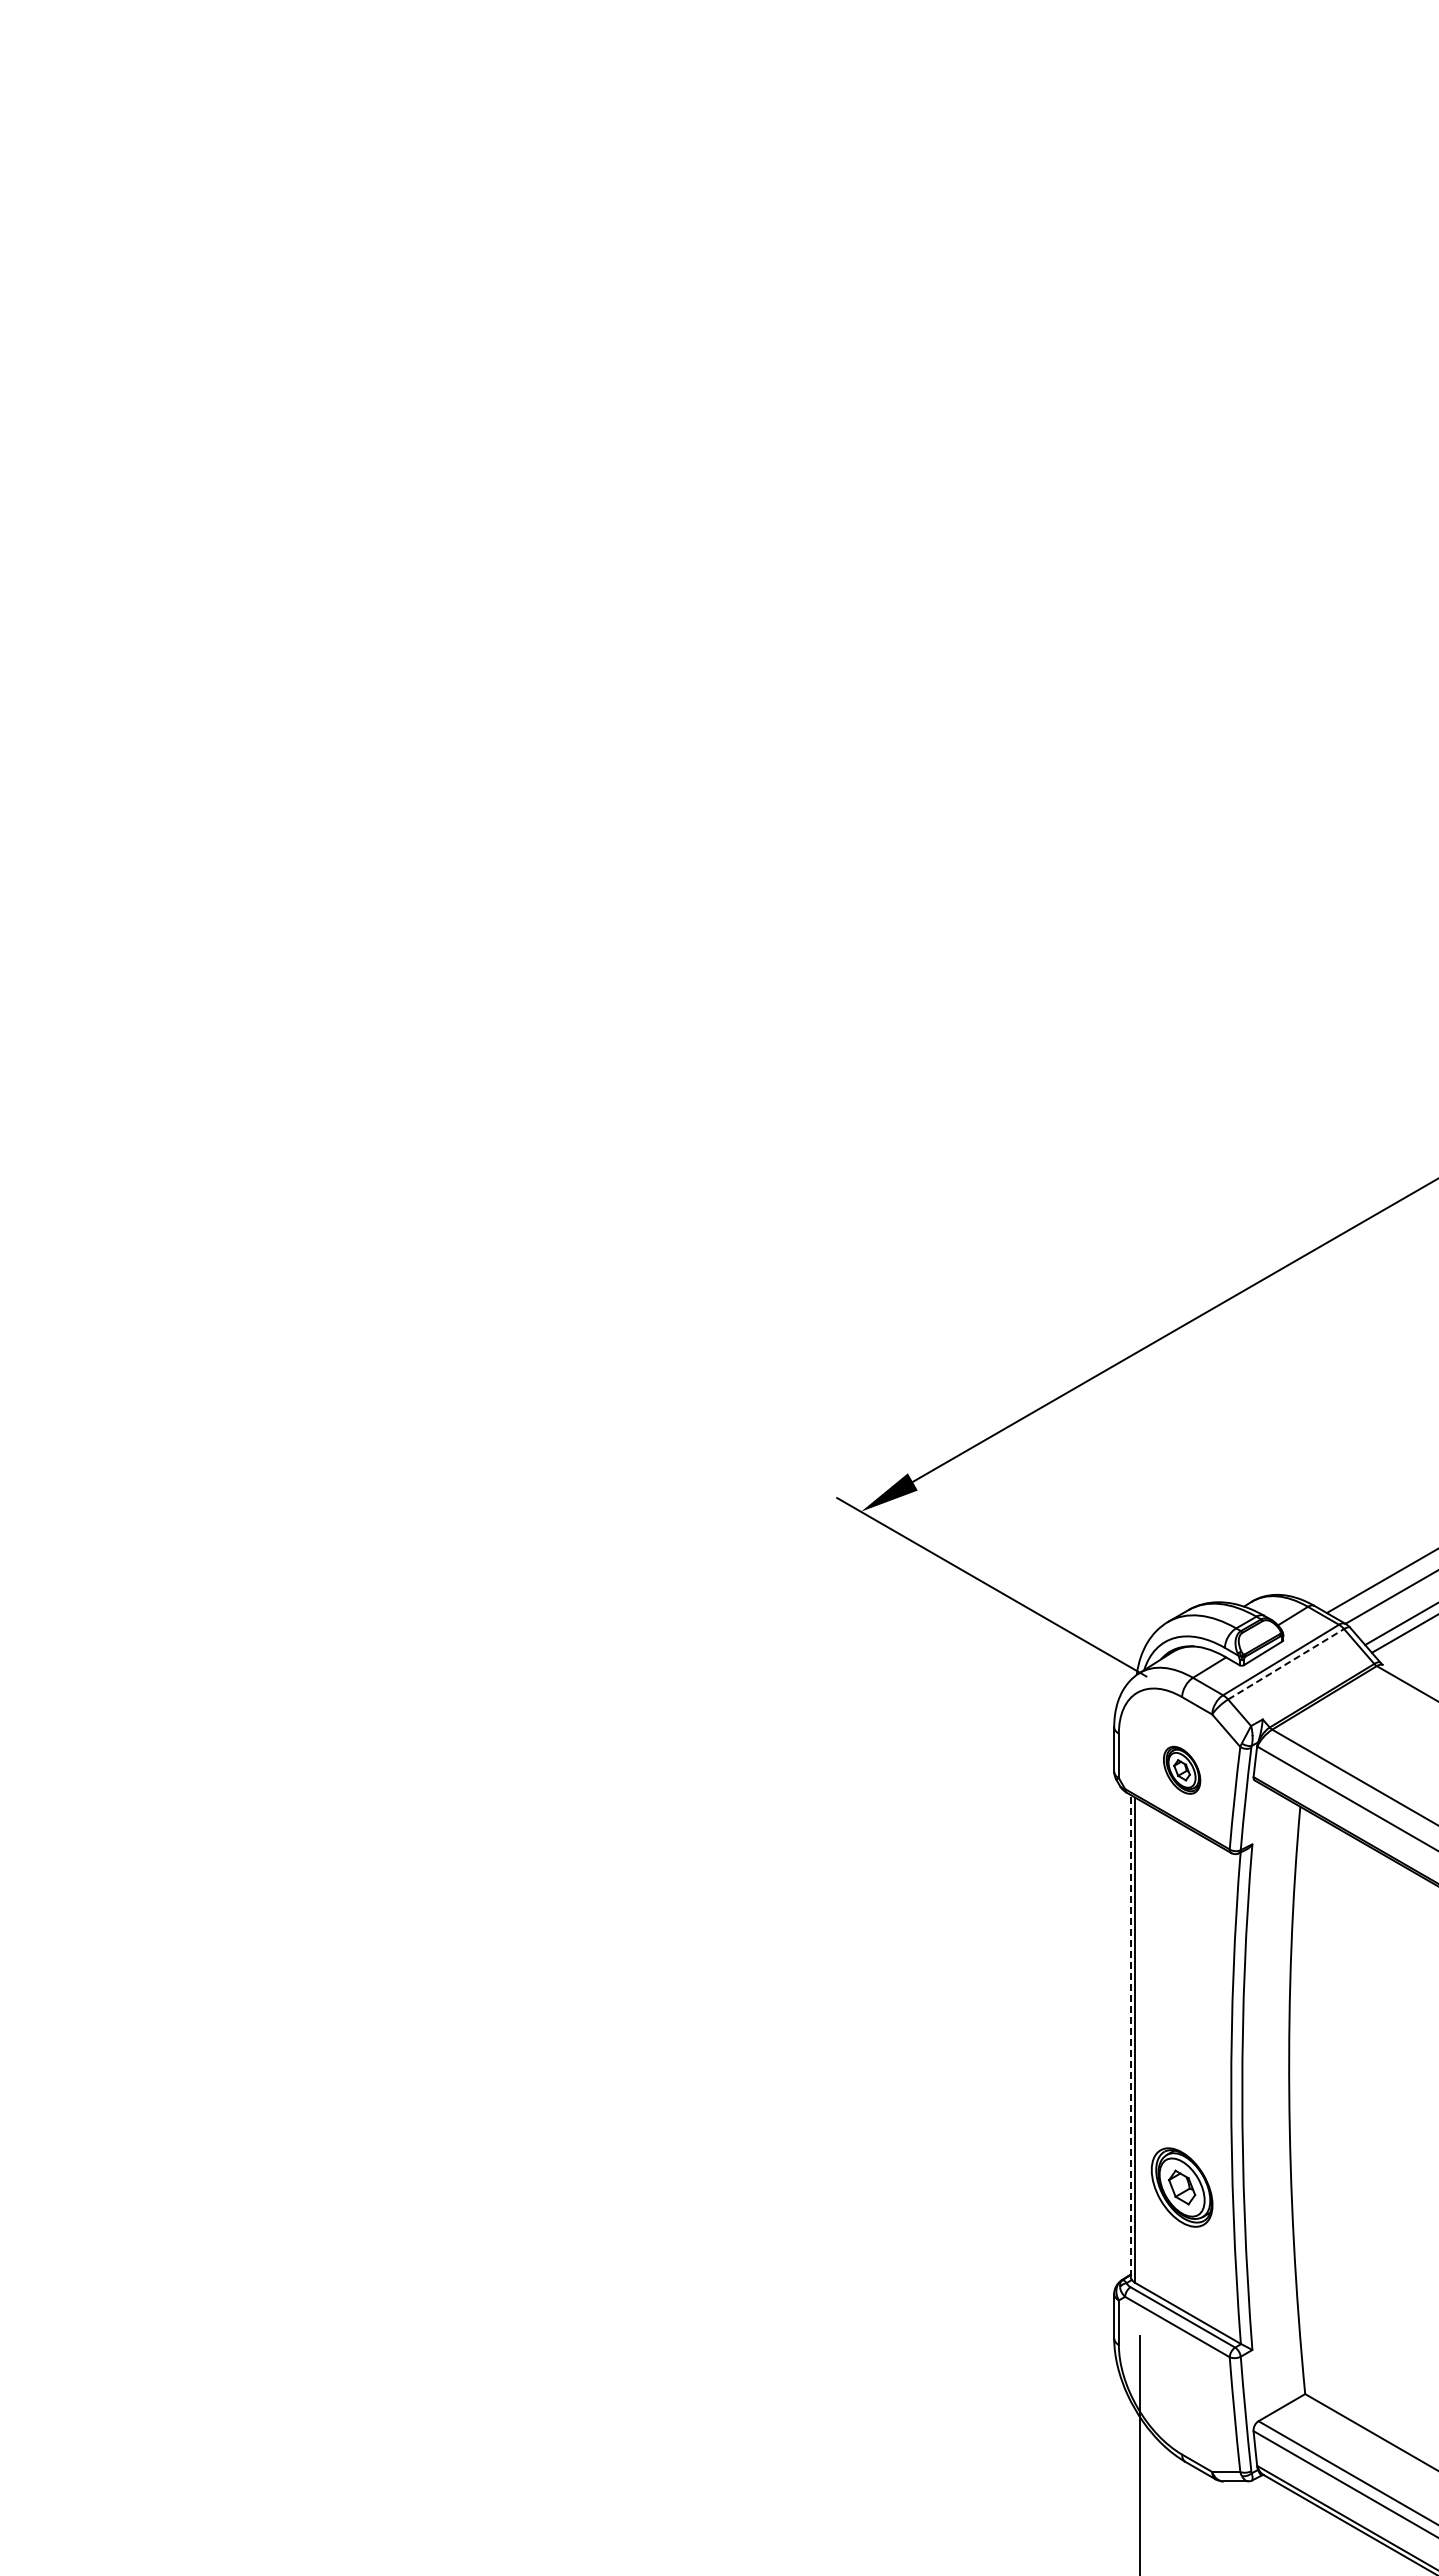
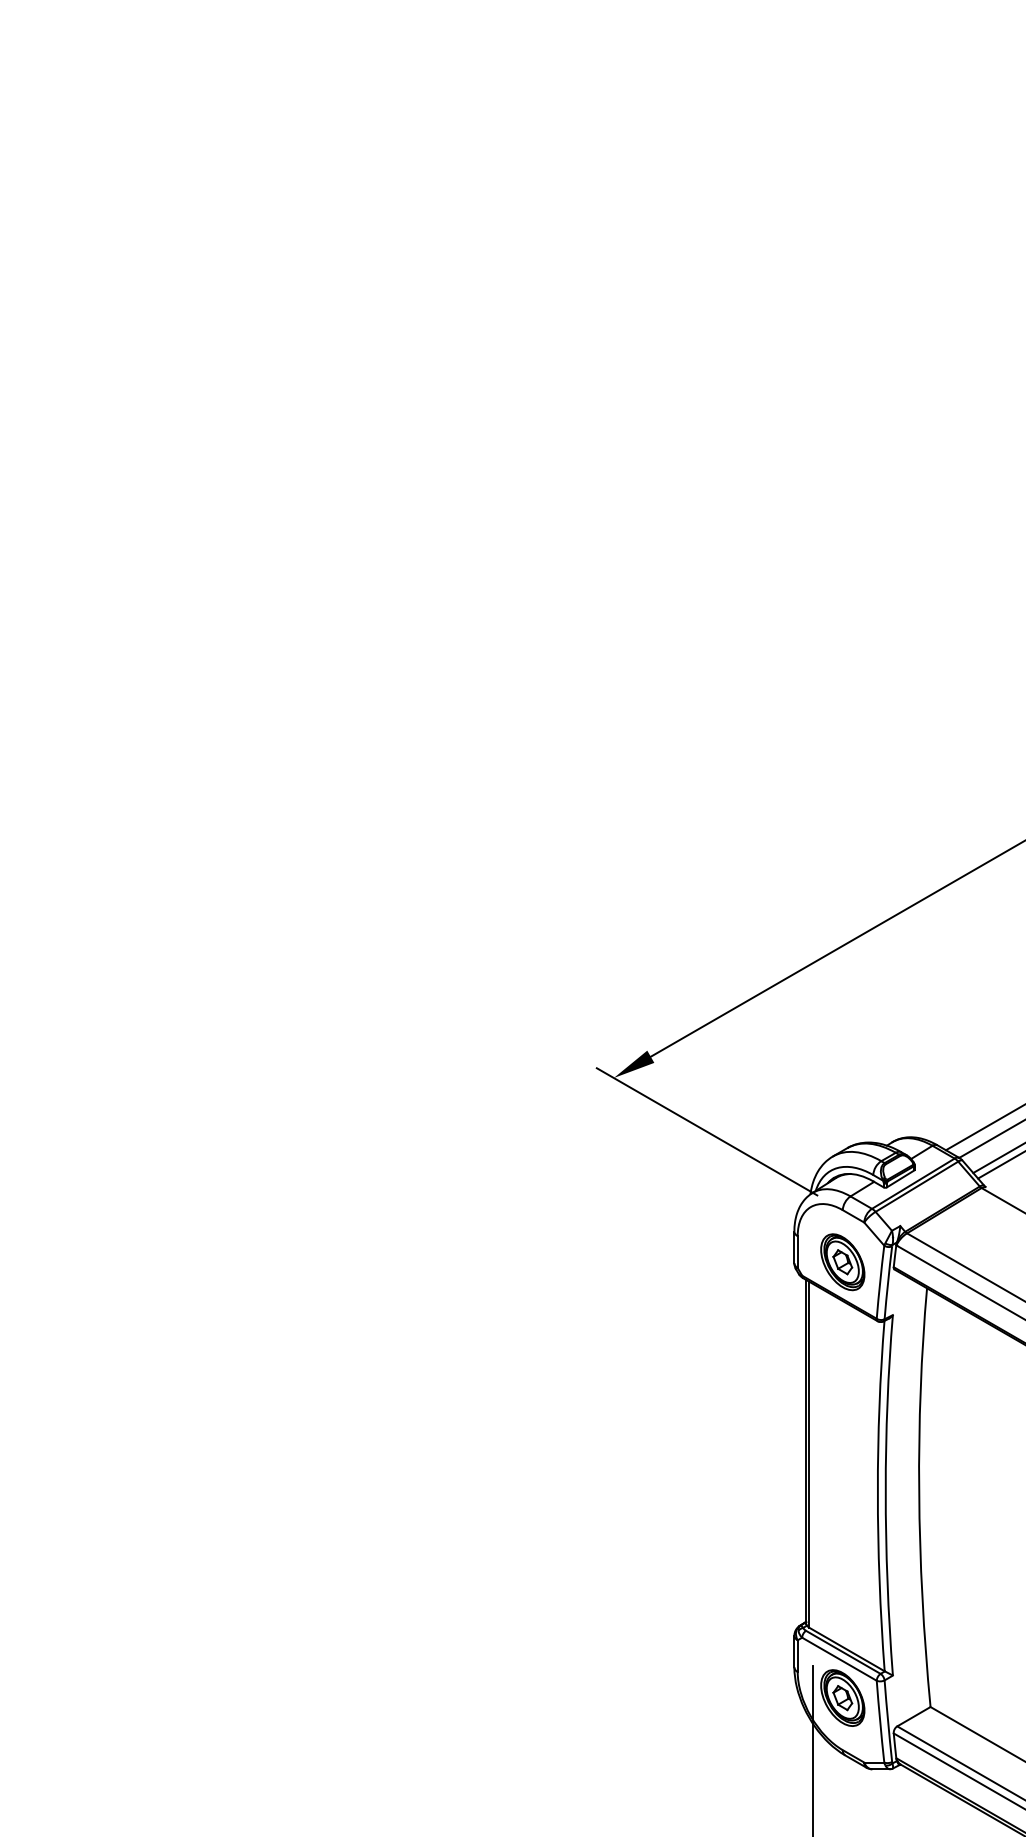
line: (1286, 1664) -> (917, 1186), dashed -> solid
part: (1181, 1770) -> (842, 1262), size x1.67
line: (1130, 2035) -> (806, 1451), dashed -> solid
part: (1181, 2187) -> (842, 1698), moved

